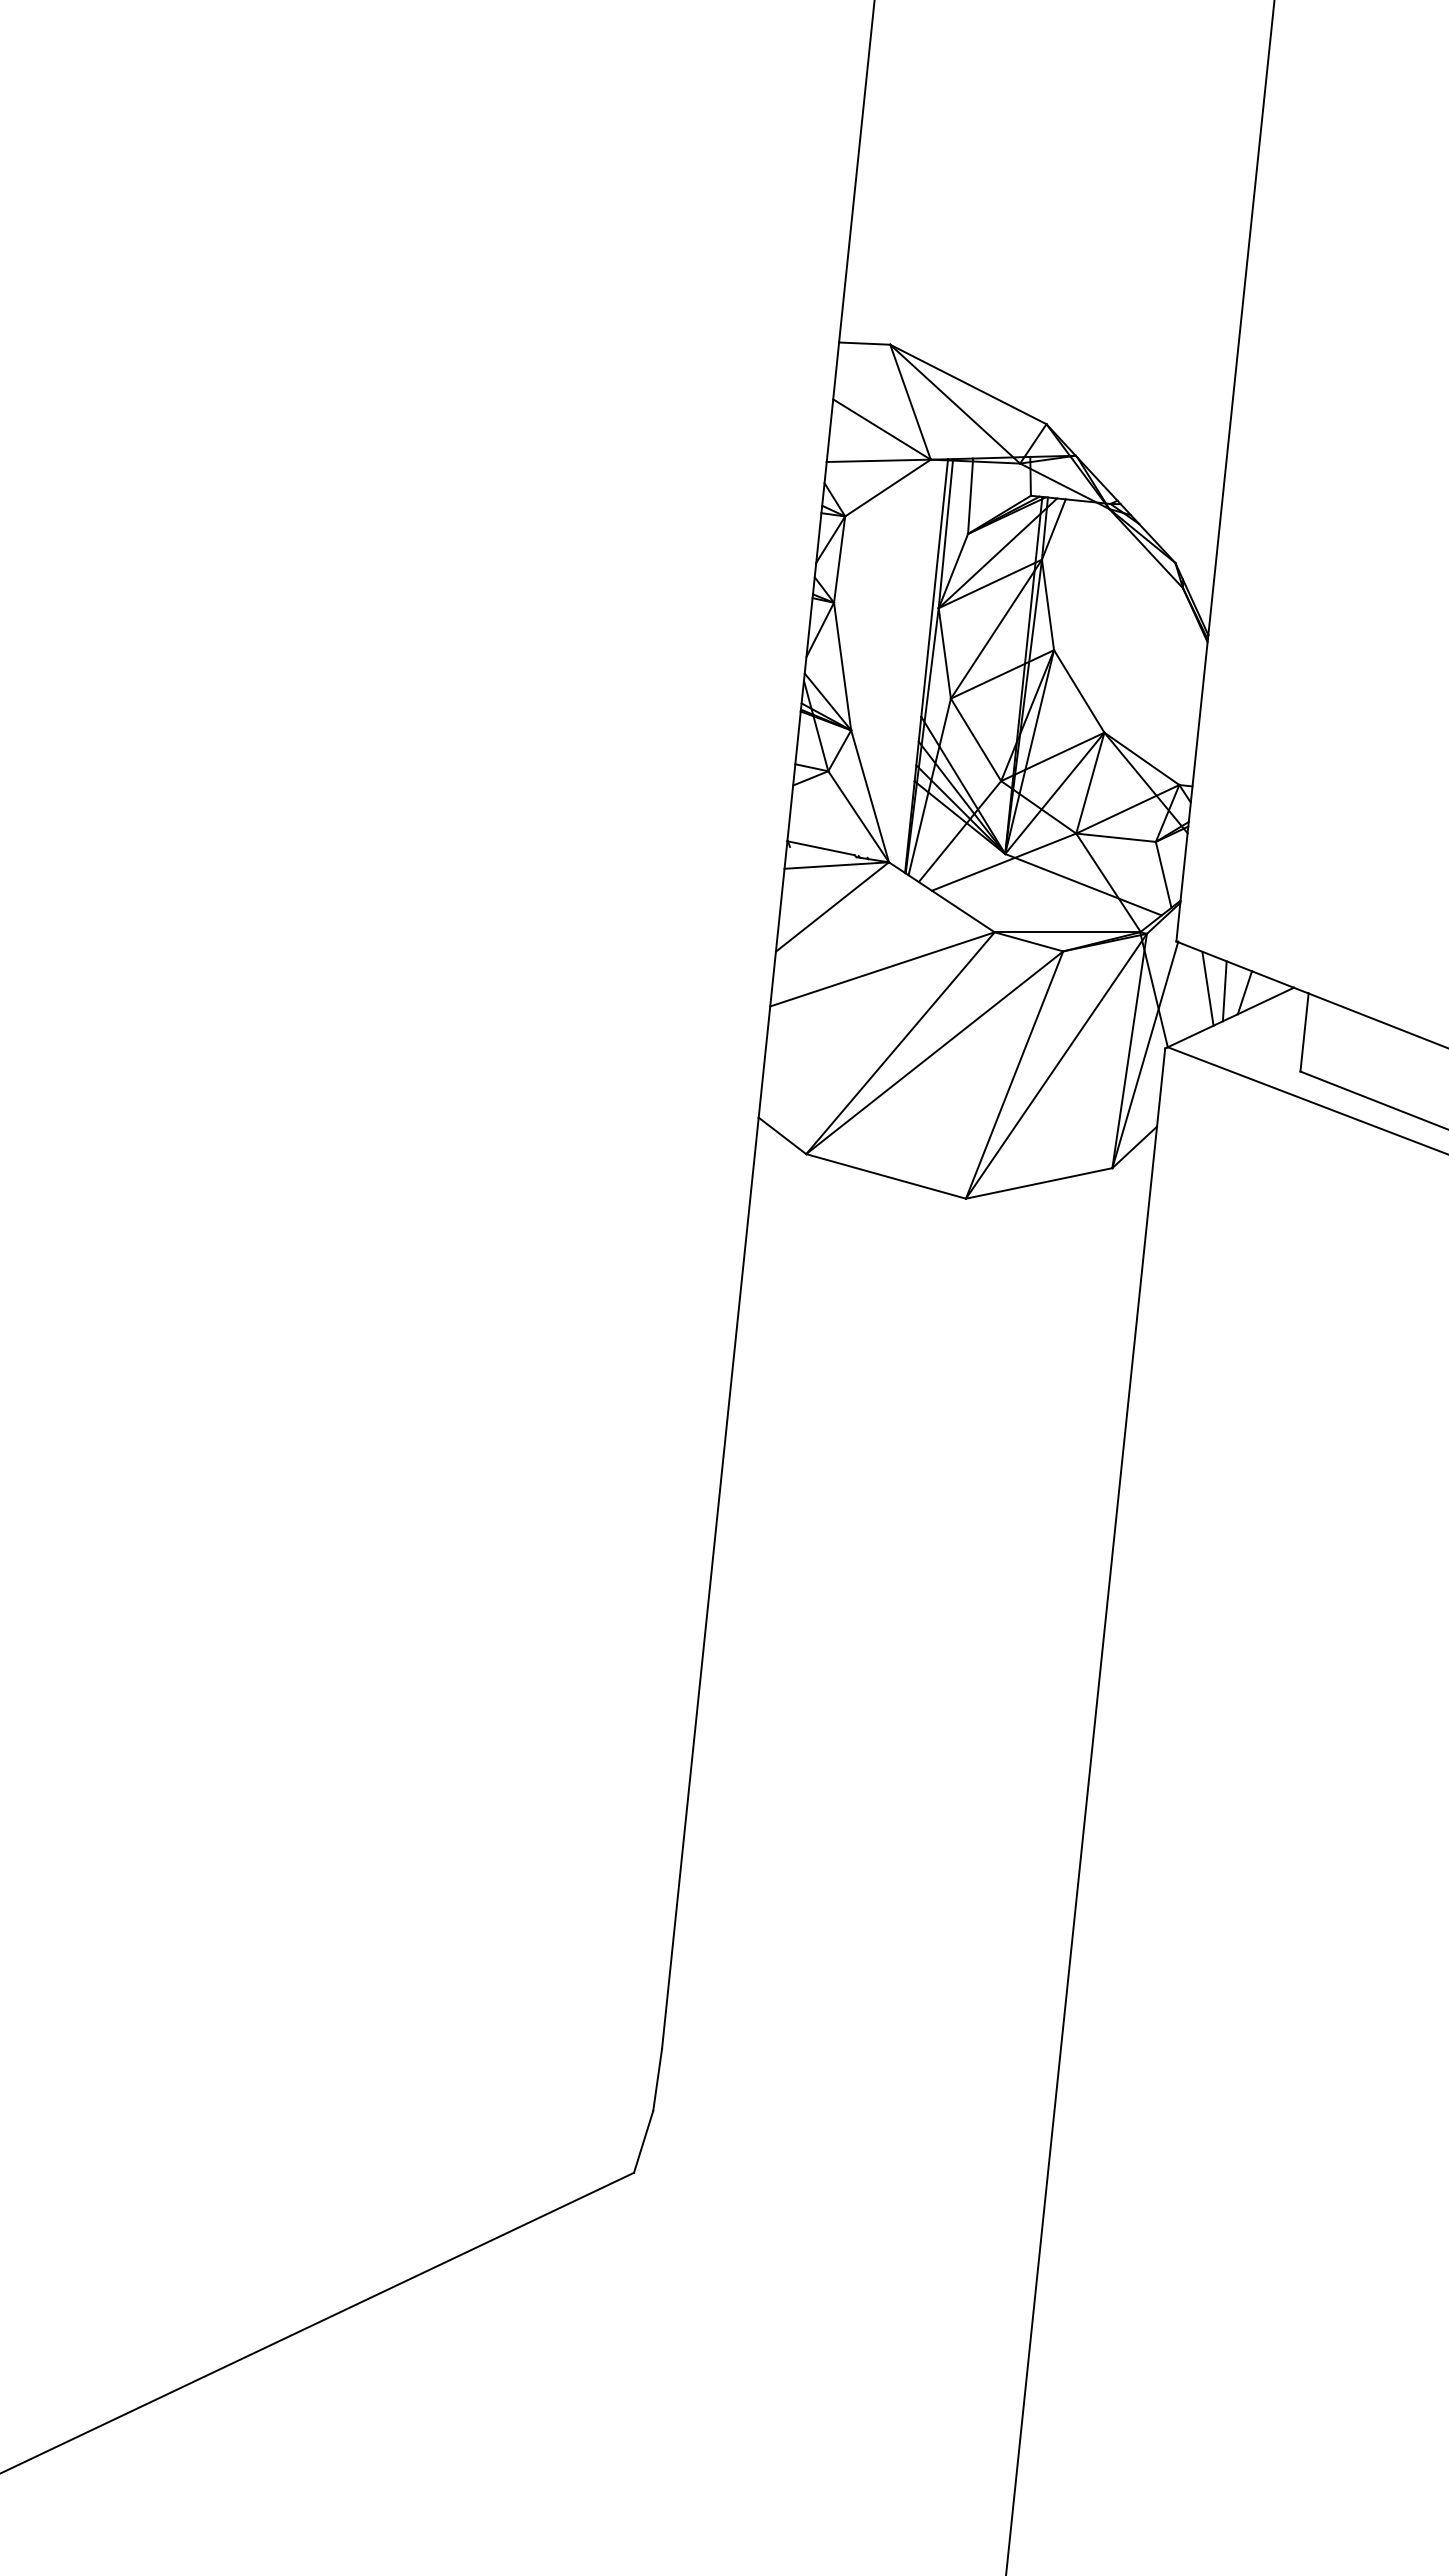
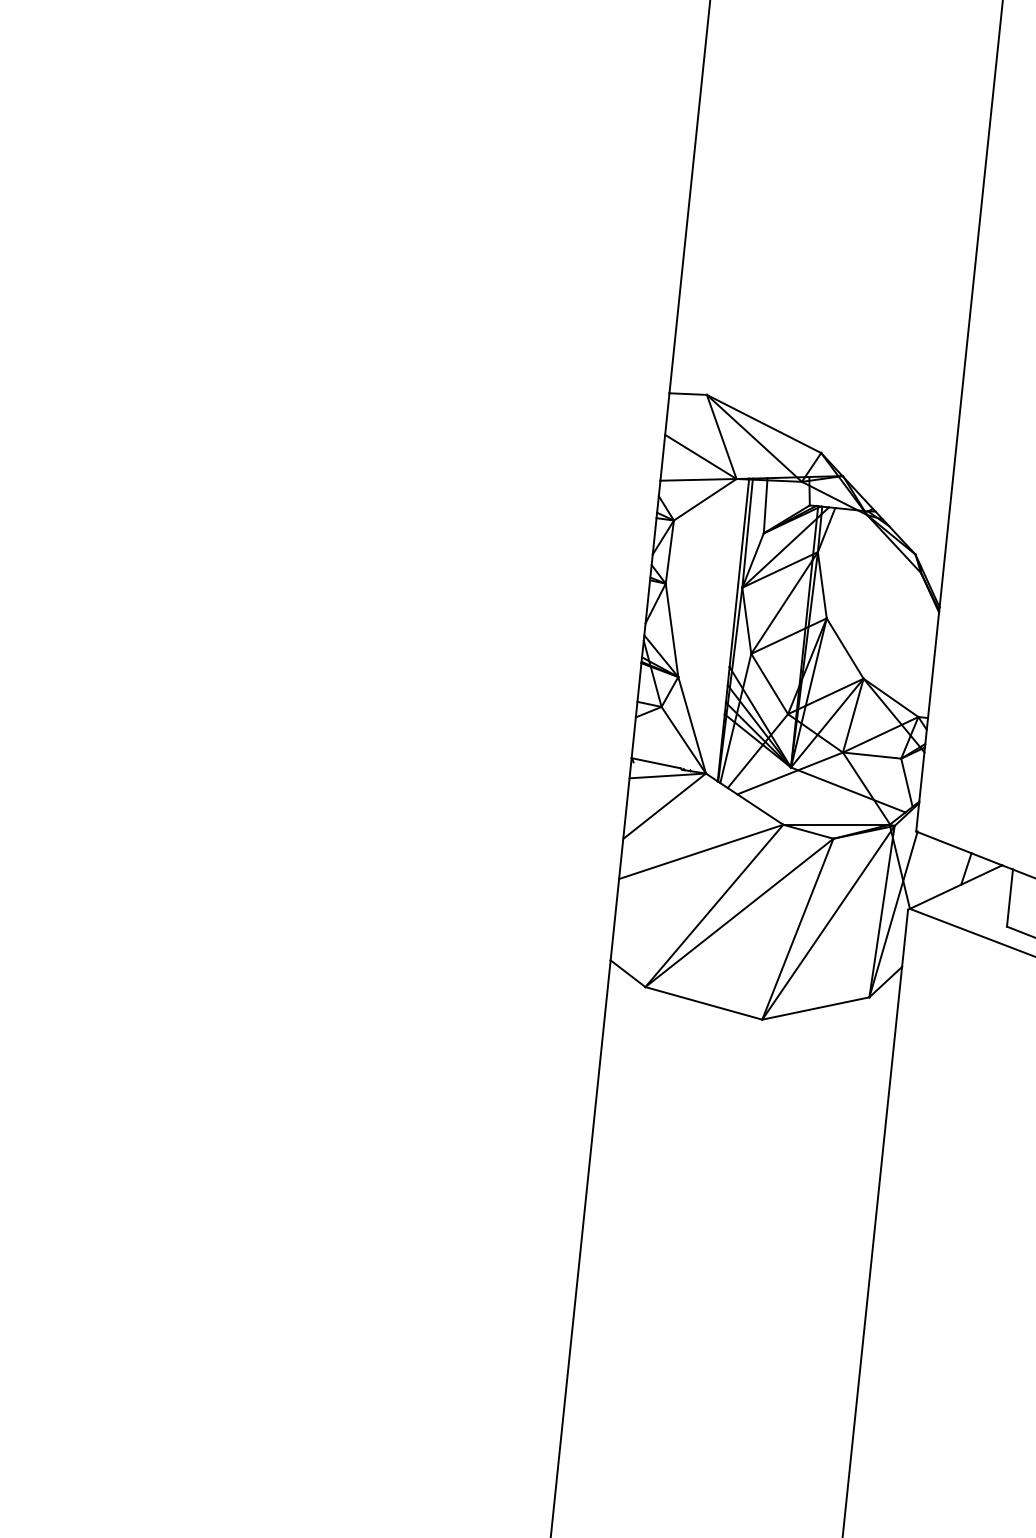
line: (1207, 988) -> (938, 865), removed
line: (1224, 991) -> (951, 868), removed

